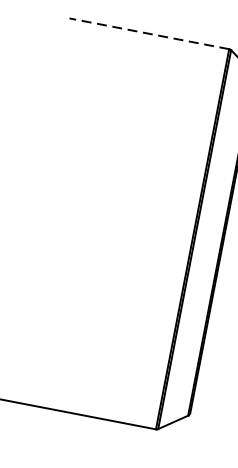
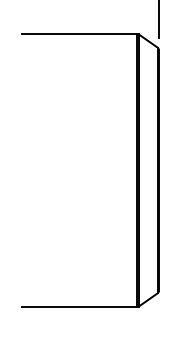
line: (149, 33) -> (79, 33), dashed -> solid

